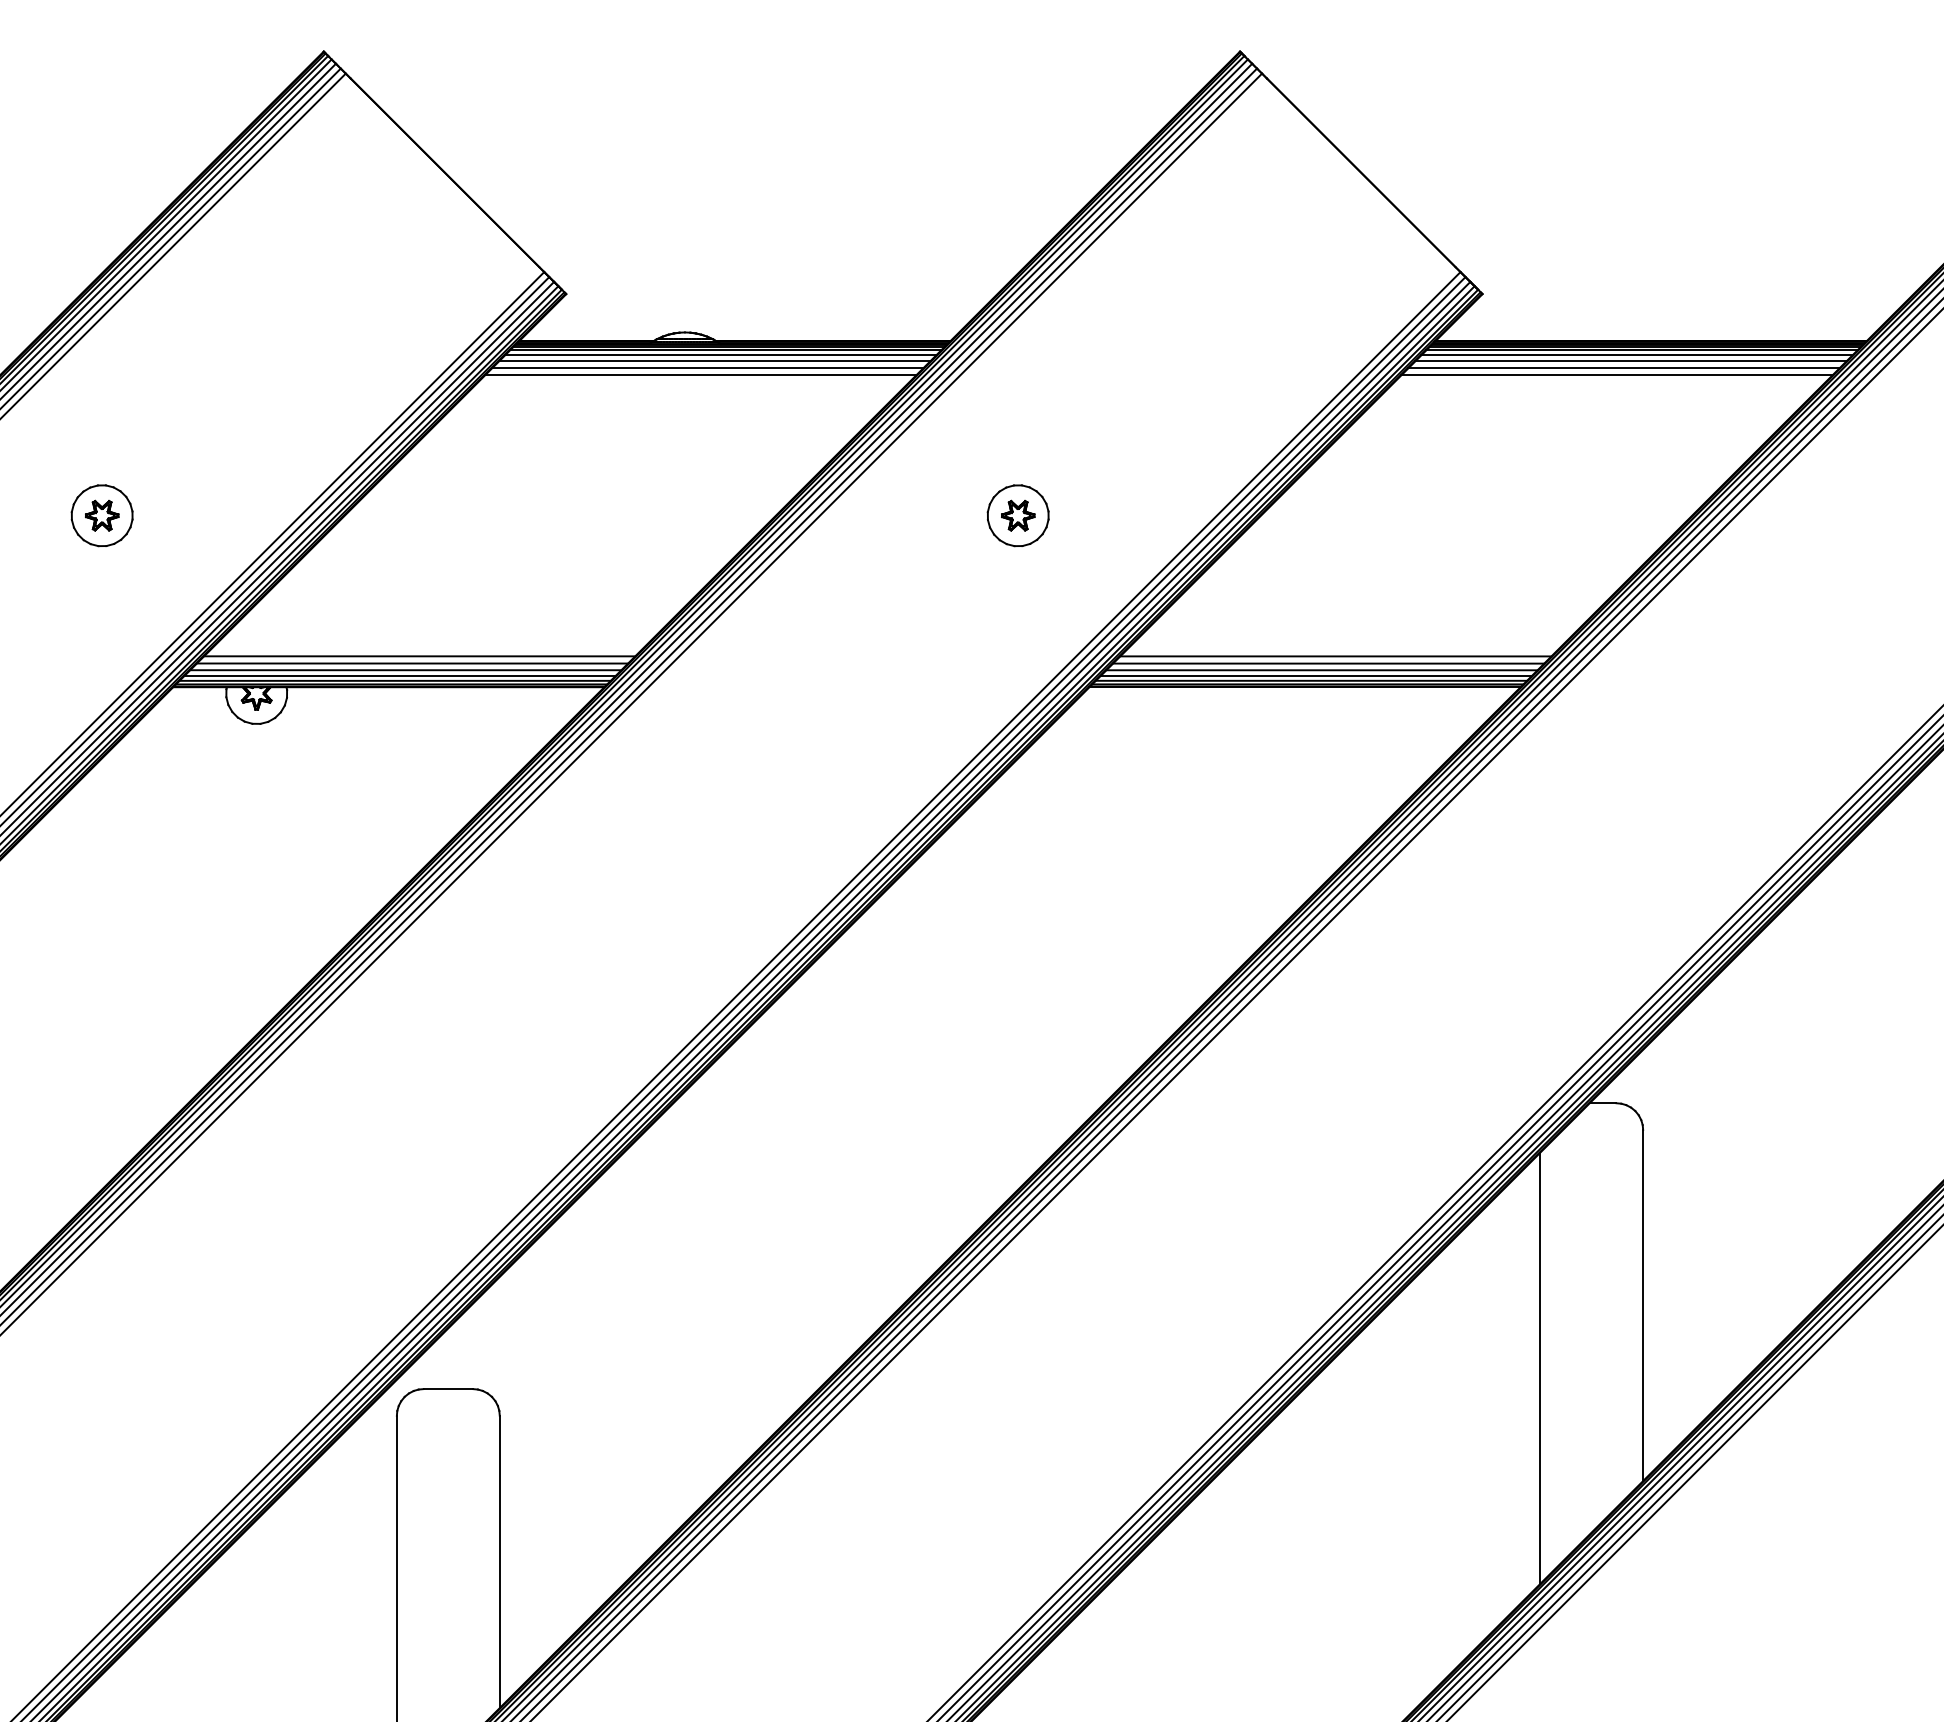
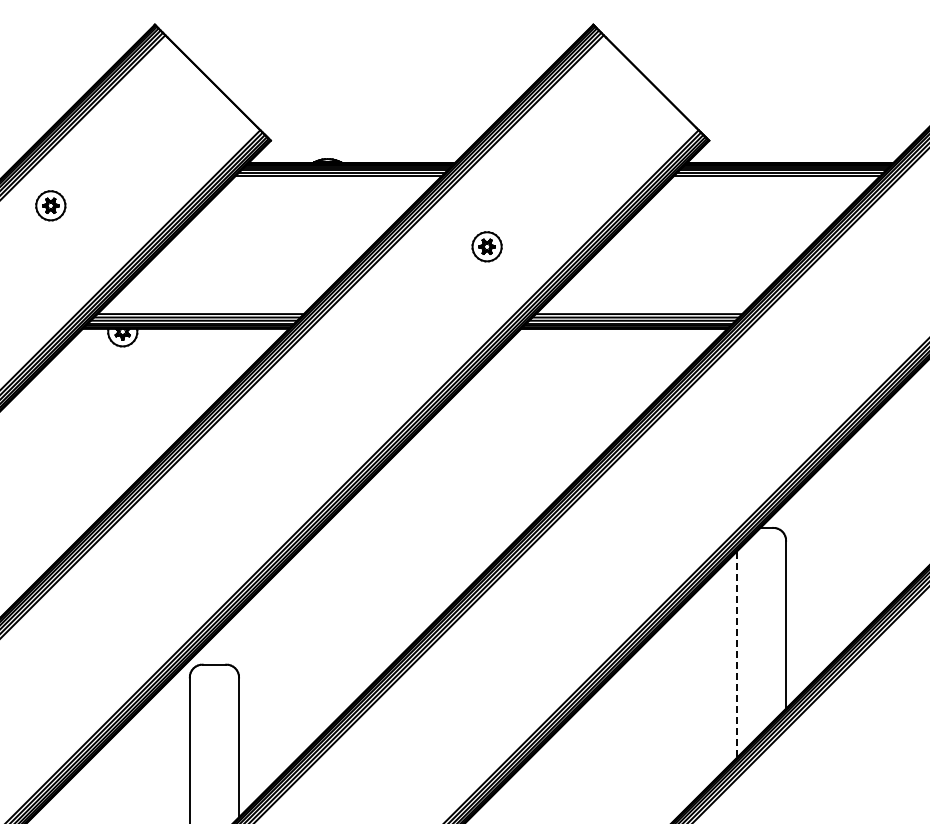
line: (701, 375) -> (335, 179), removed
line: (1616, 375) -> (773, 179), removed
part: (101, 515) -> (50, 205), moved
line: (1539, 1369) -> (736, 655), solid -> dashed

